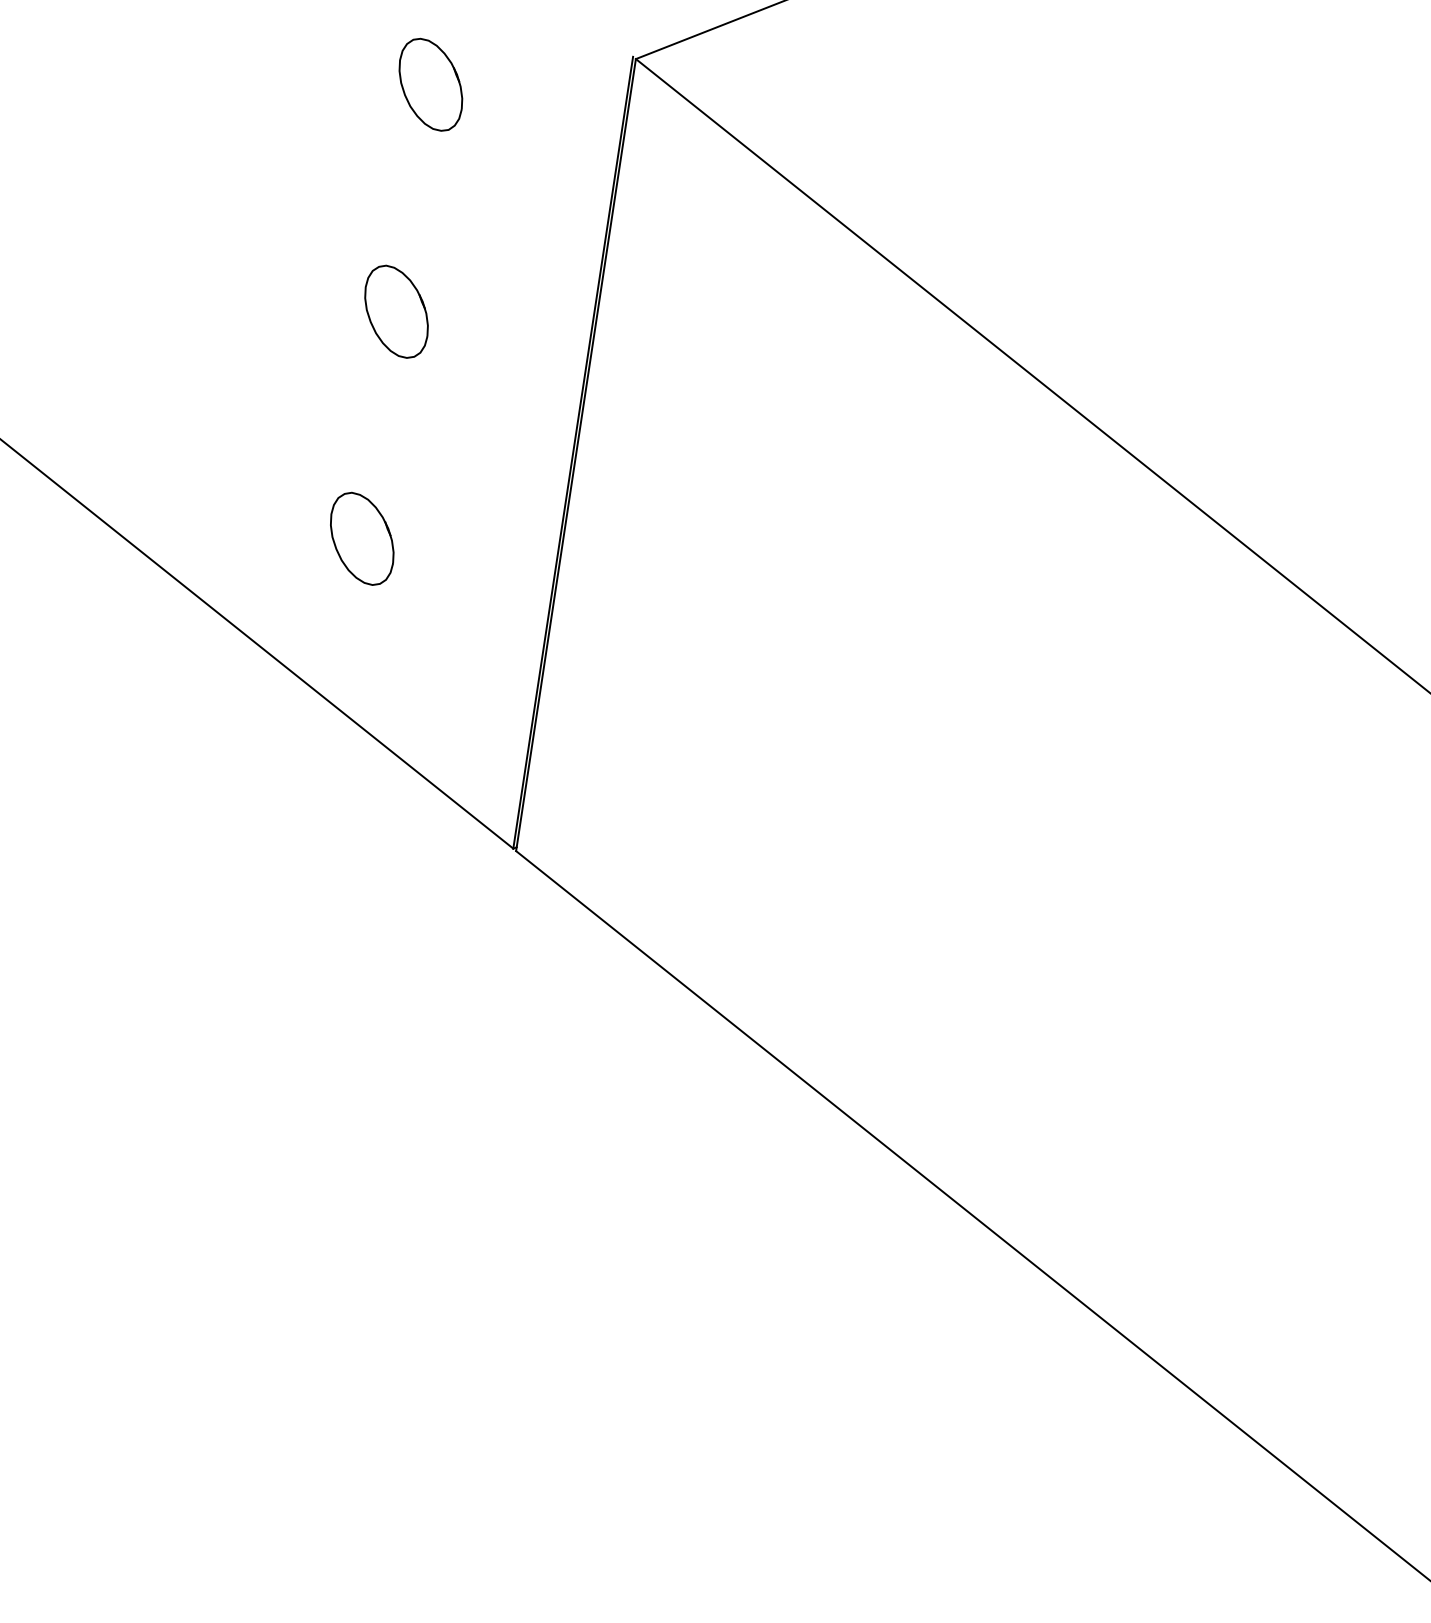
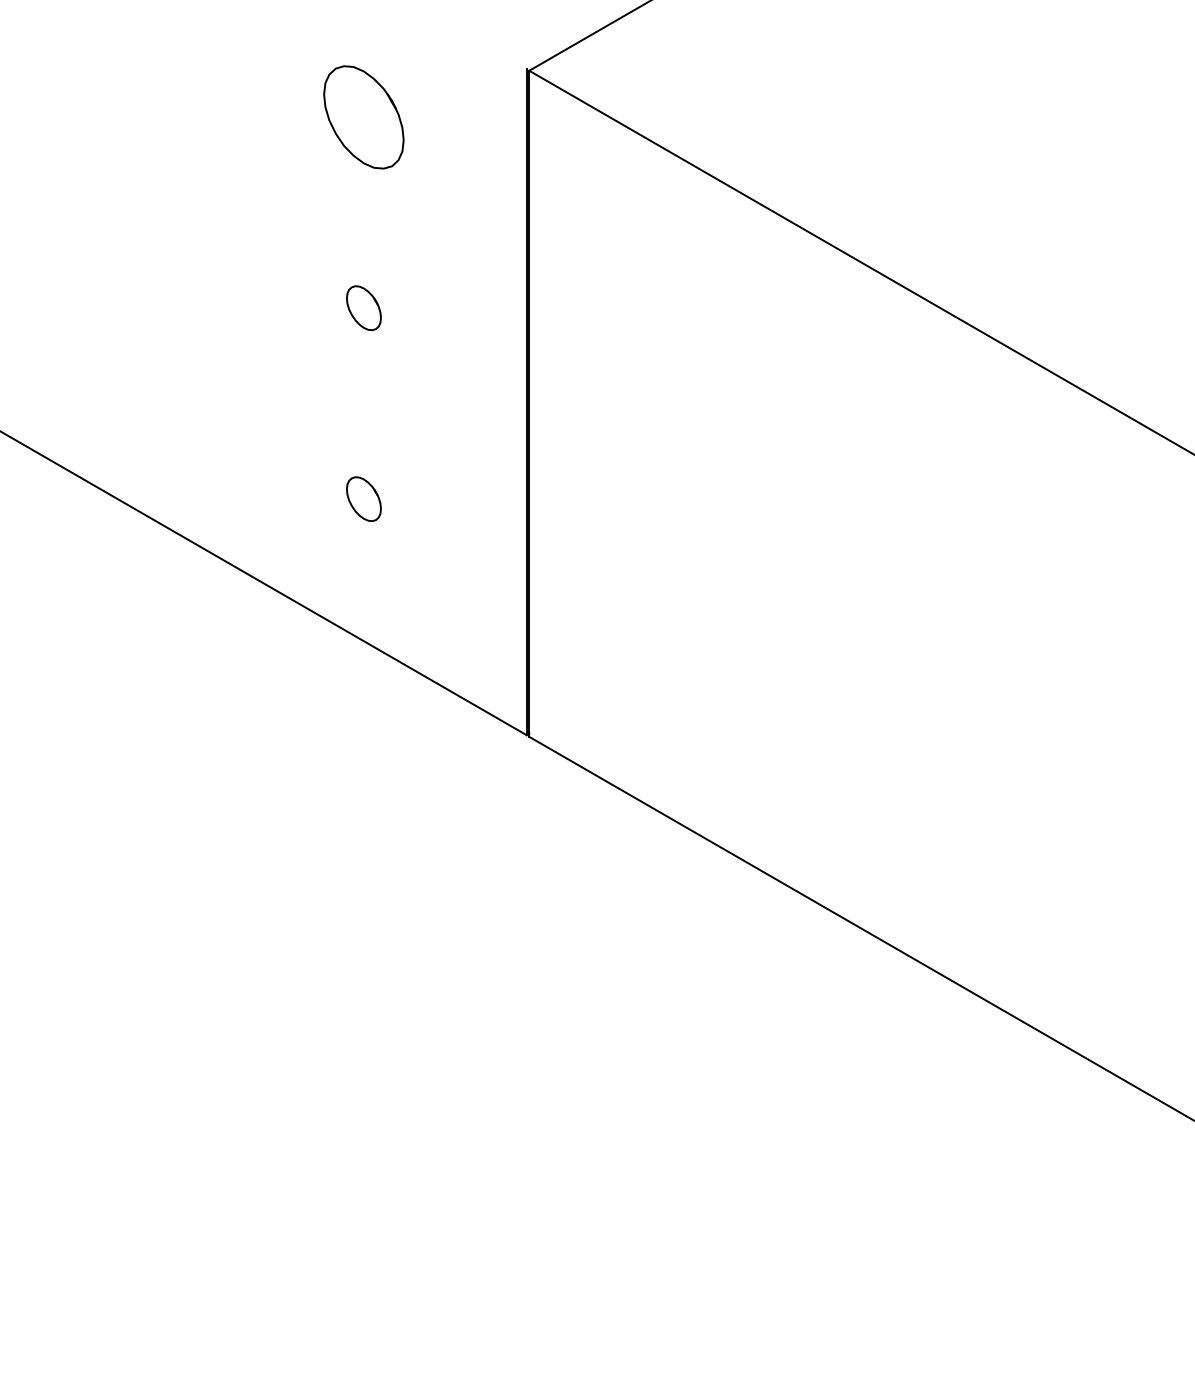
part: (430, 84) -> (363, 117), size x1.4
part: (396, 310) -> (363, 307), size x0.6
part: (361, 537) -> (363, 498), size x0.6

